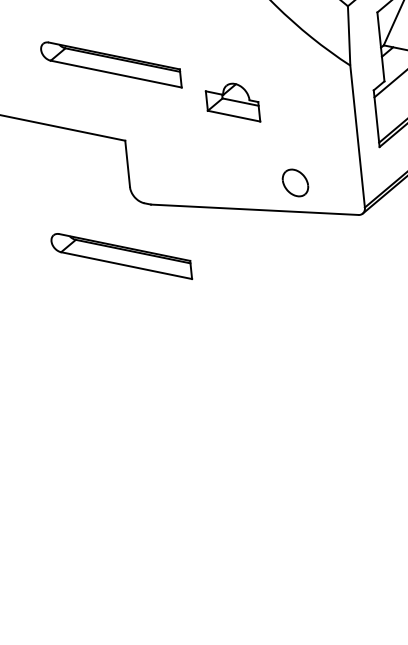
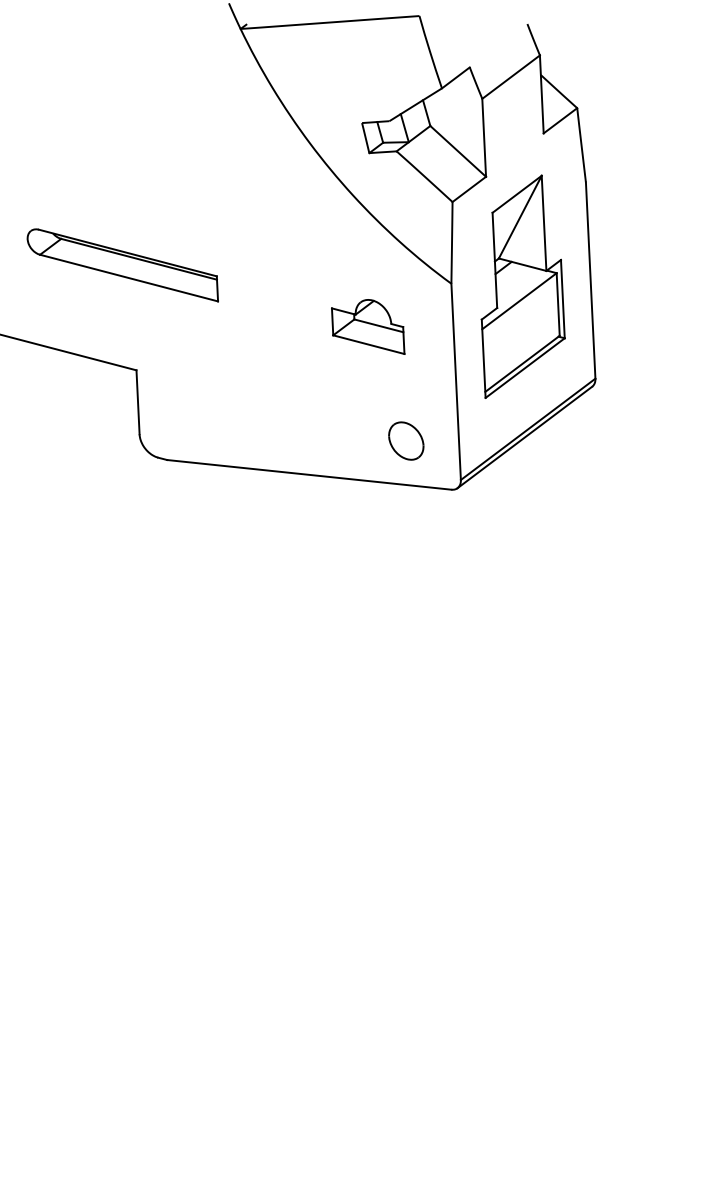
part: (233, 103) -> (368, 326), moved
part: (295, 182) -> (406, 440), moved
part: (121, 256) -> (122, 529), removed

